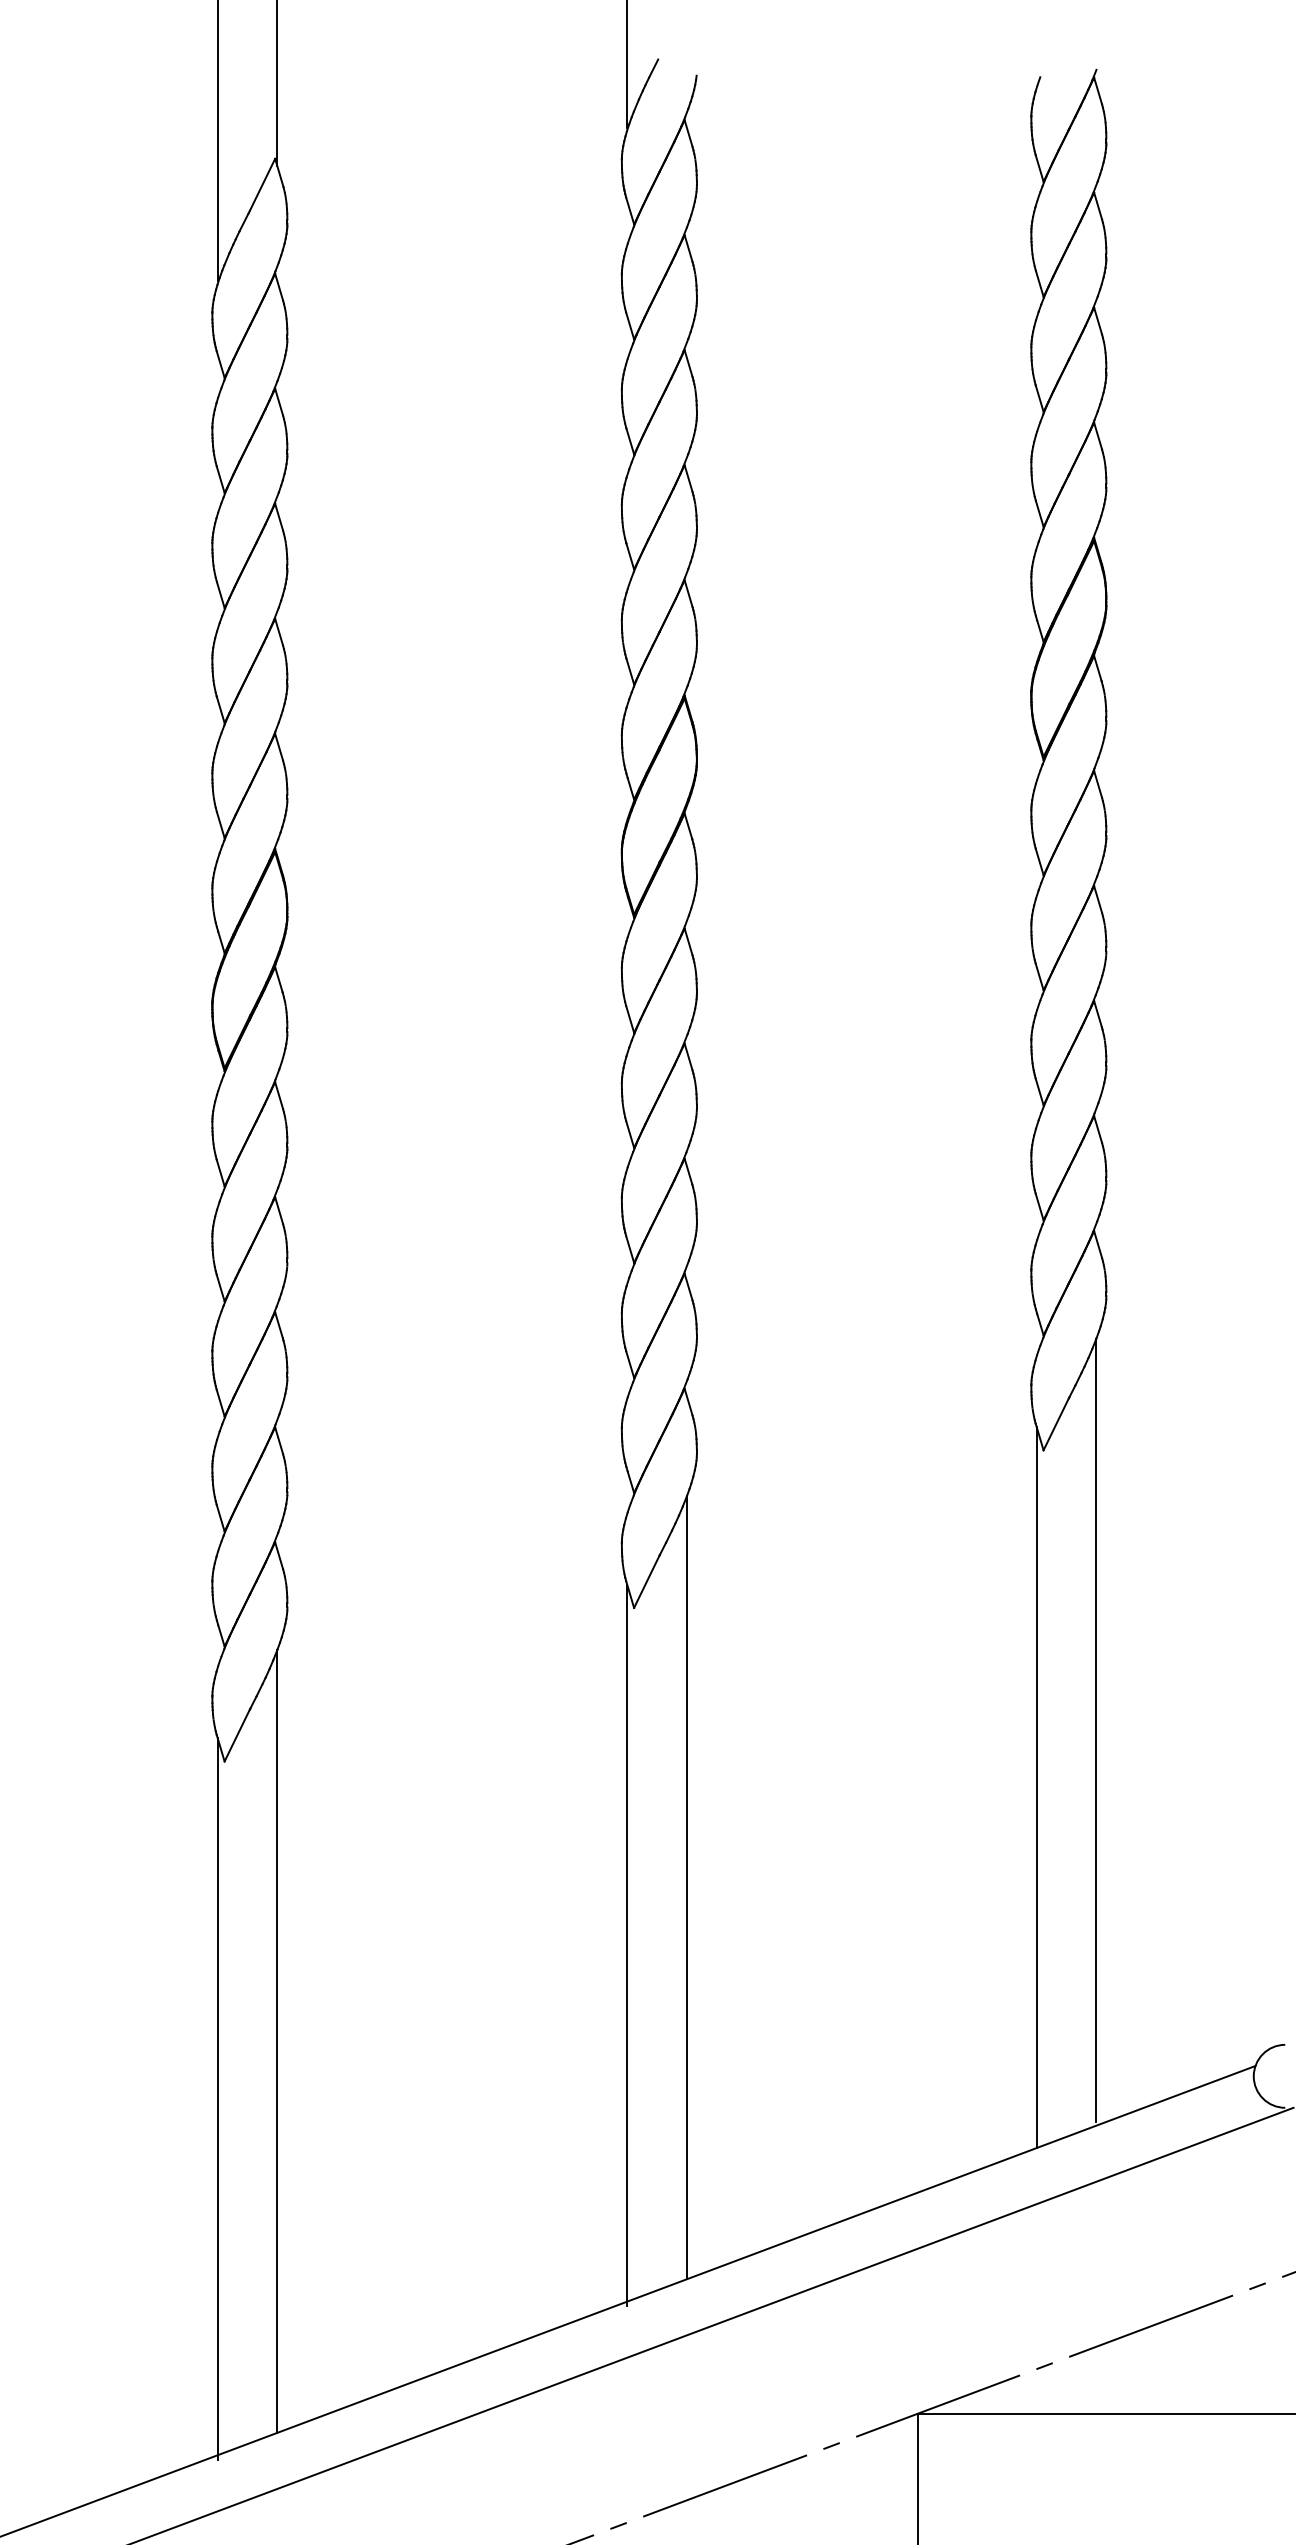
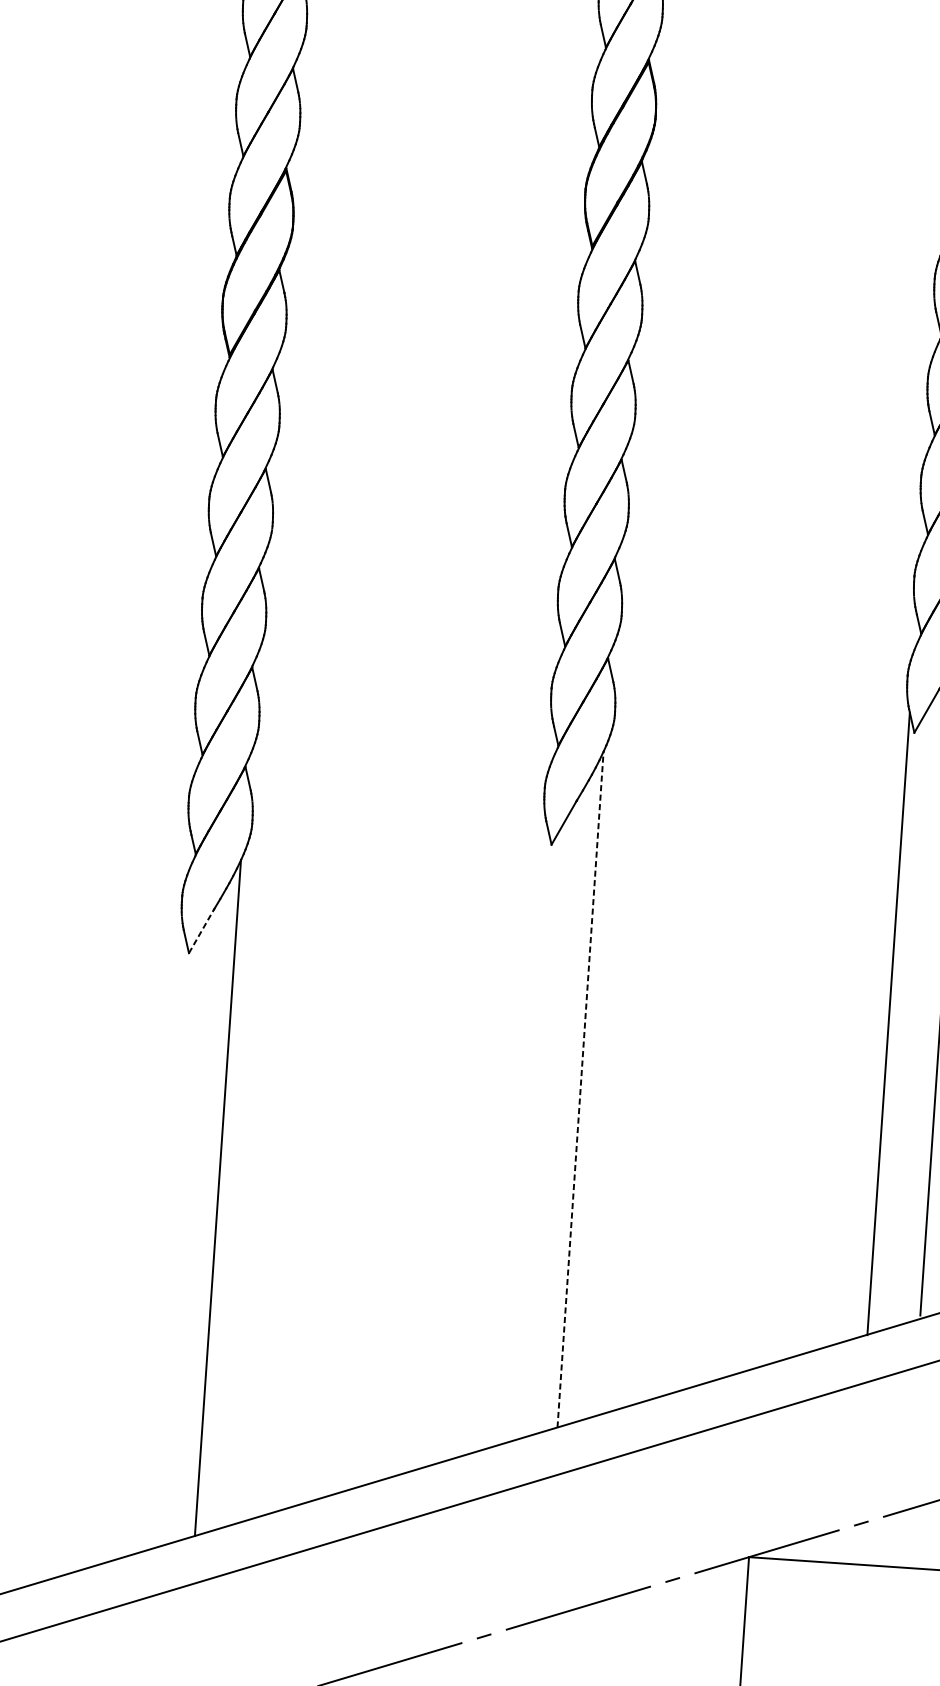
line: (237, 1735) -> (201, 931), solid -> dashed
line: (686, 1887) -> (580, 1089), solid -> dashed
line: (627, 1945) -> (525, 1135), removed
line: (217, 2098) -> (162, 1243), removed

